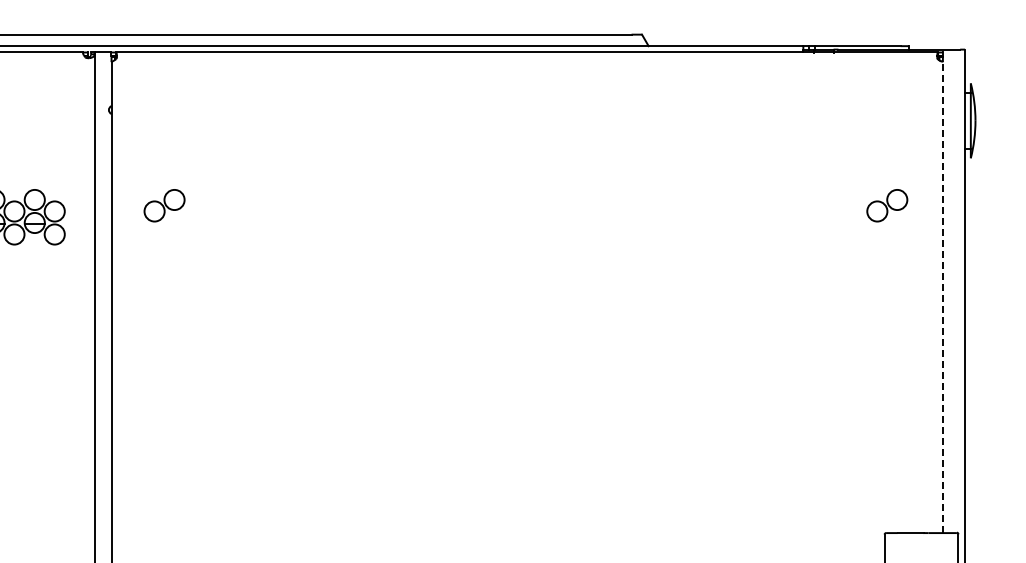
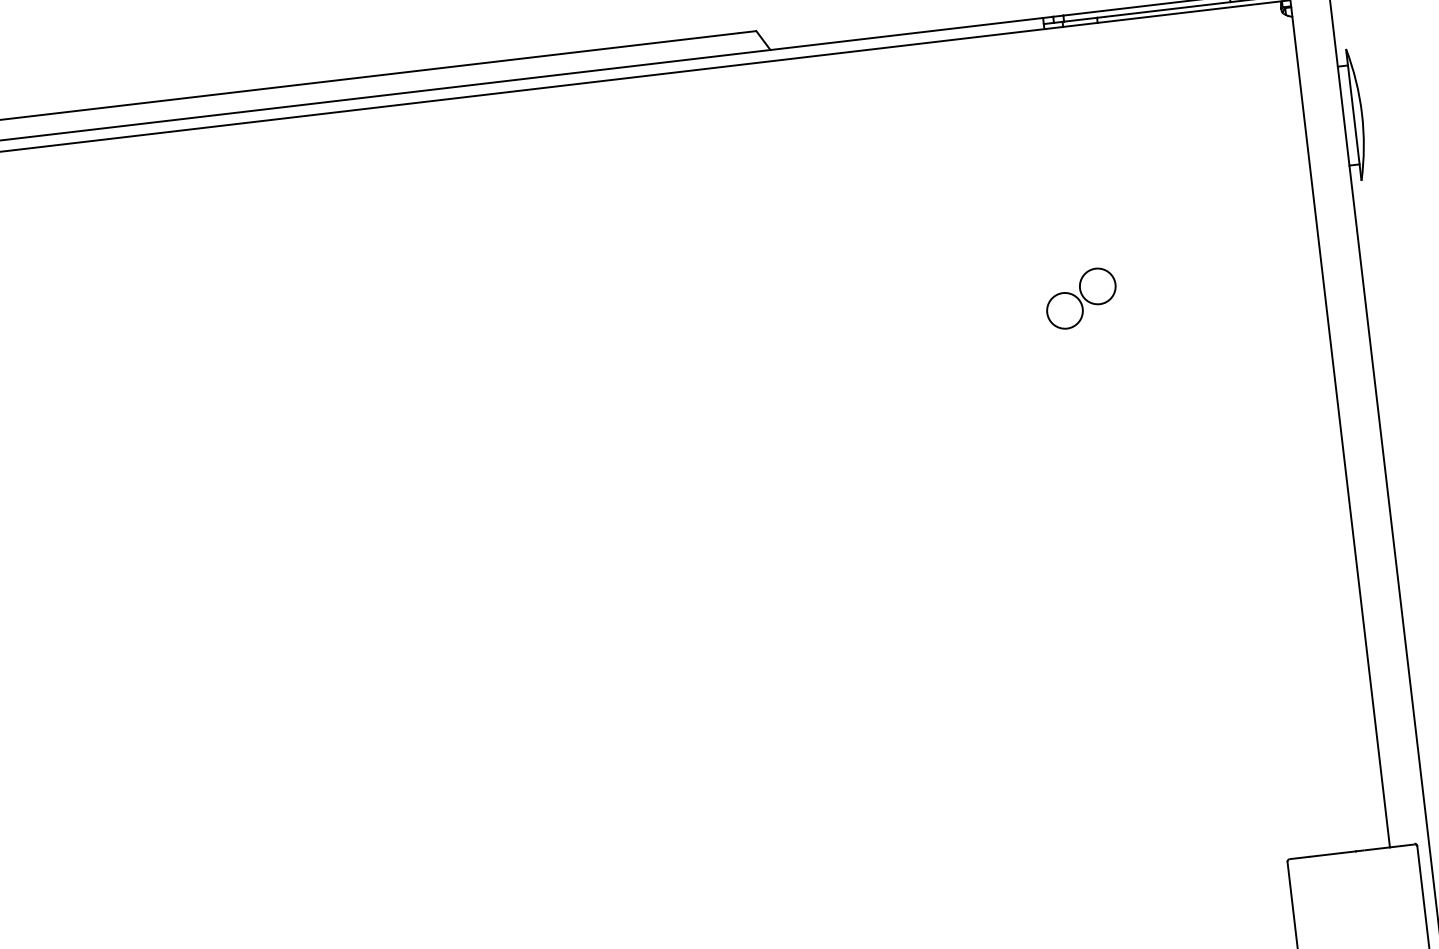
part: (887, 205) -> (1081, 298), moved
line: (942, 297) -> (1340, 432), dashed -> solid

